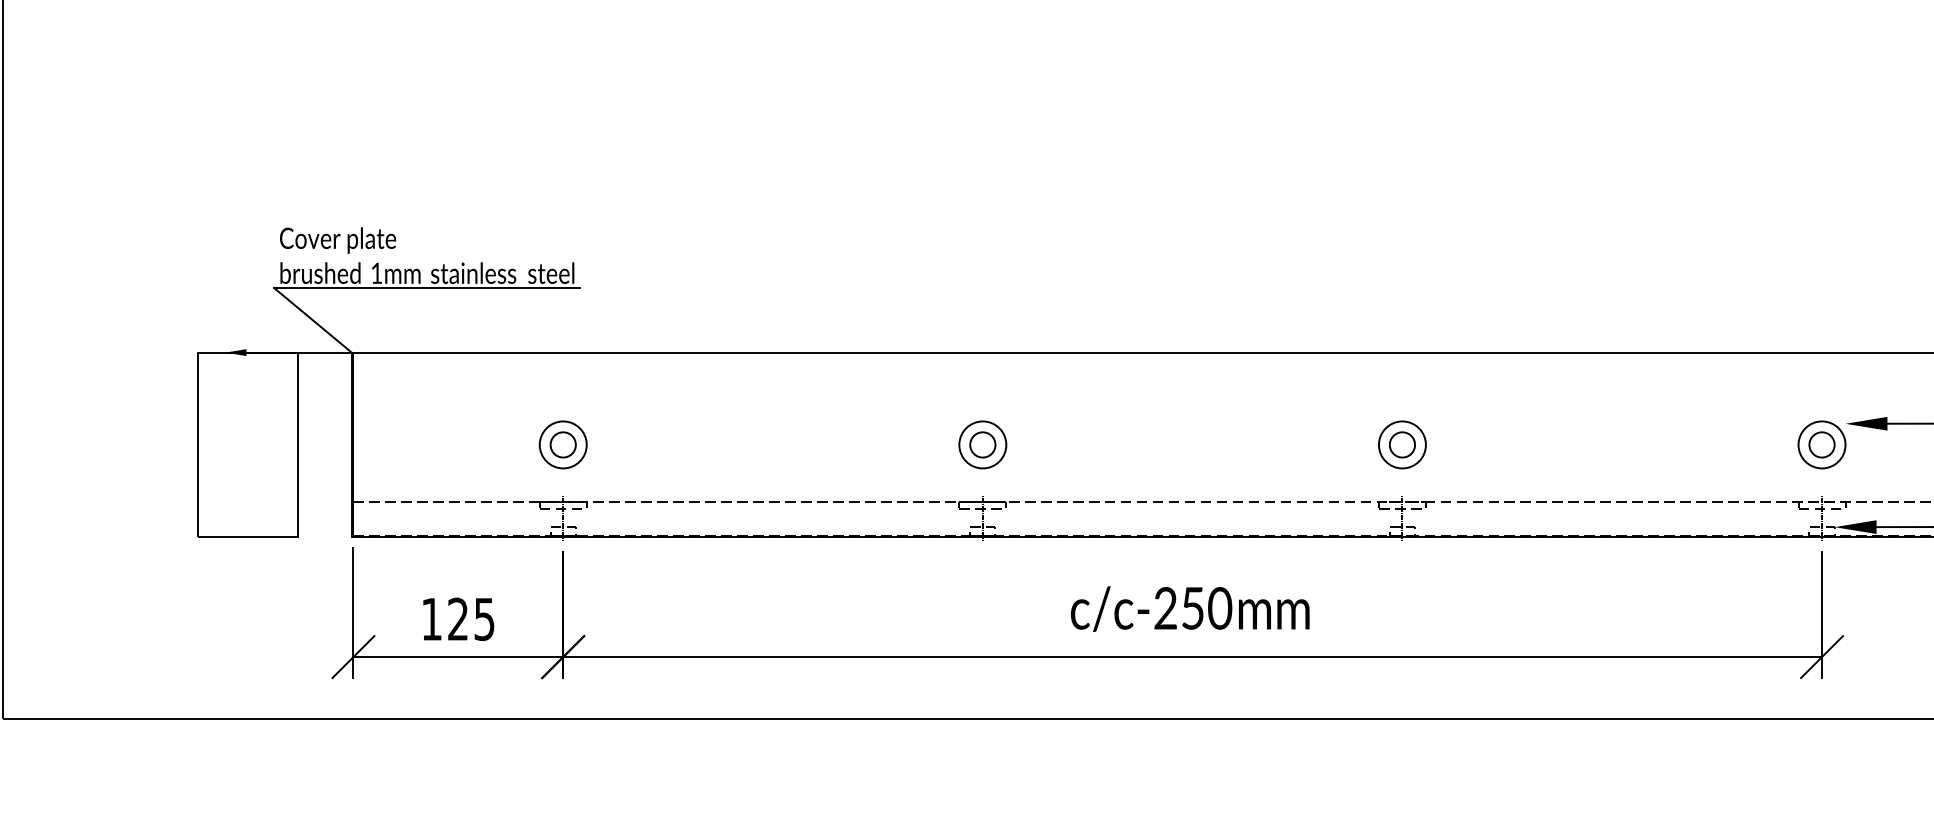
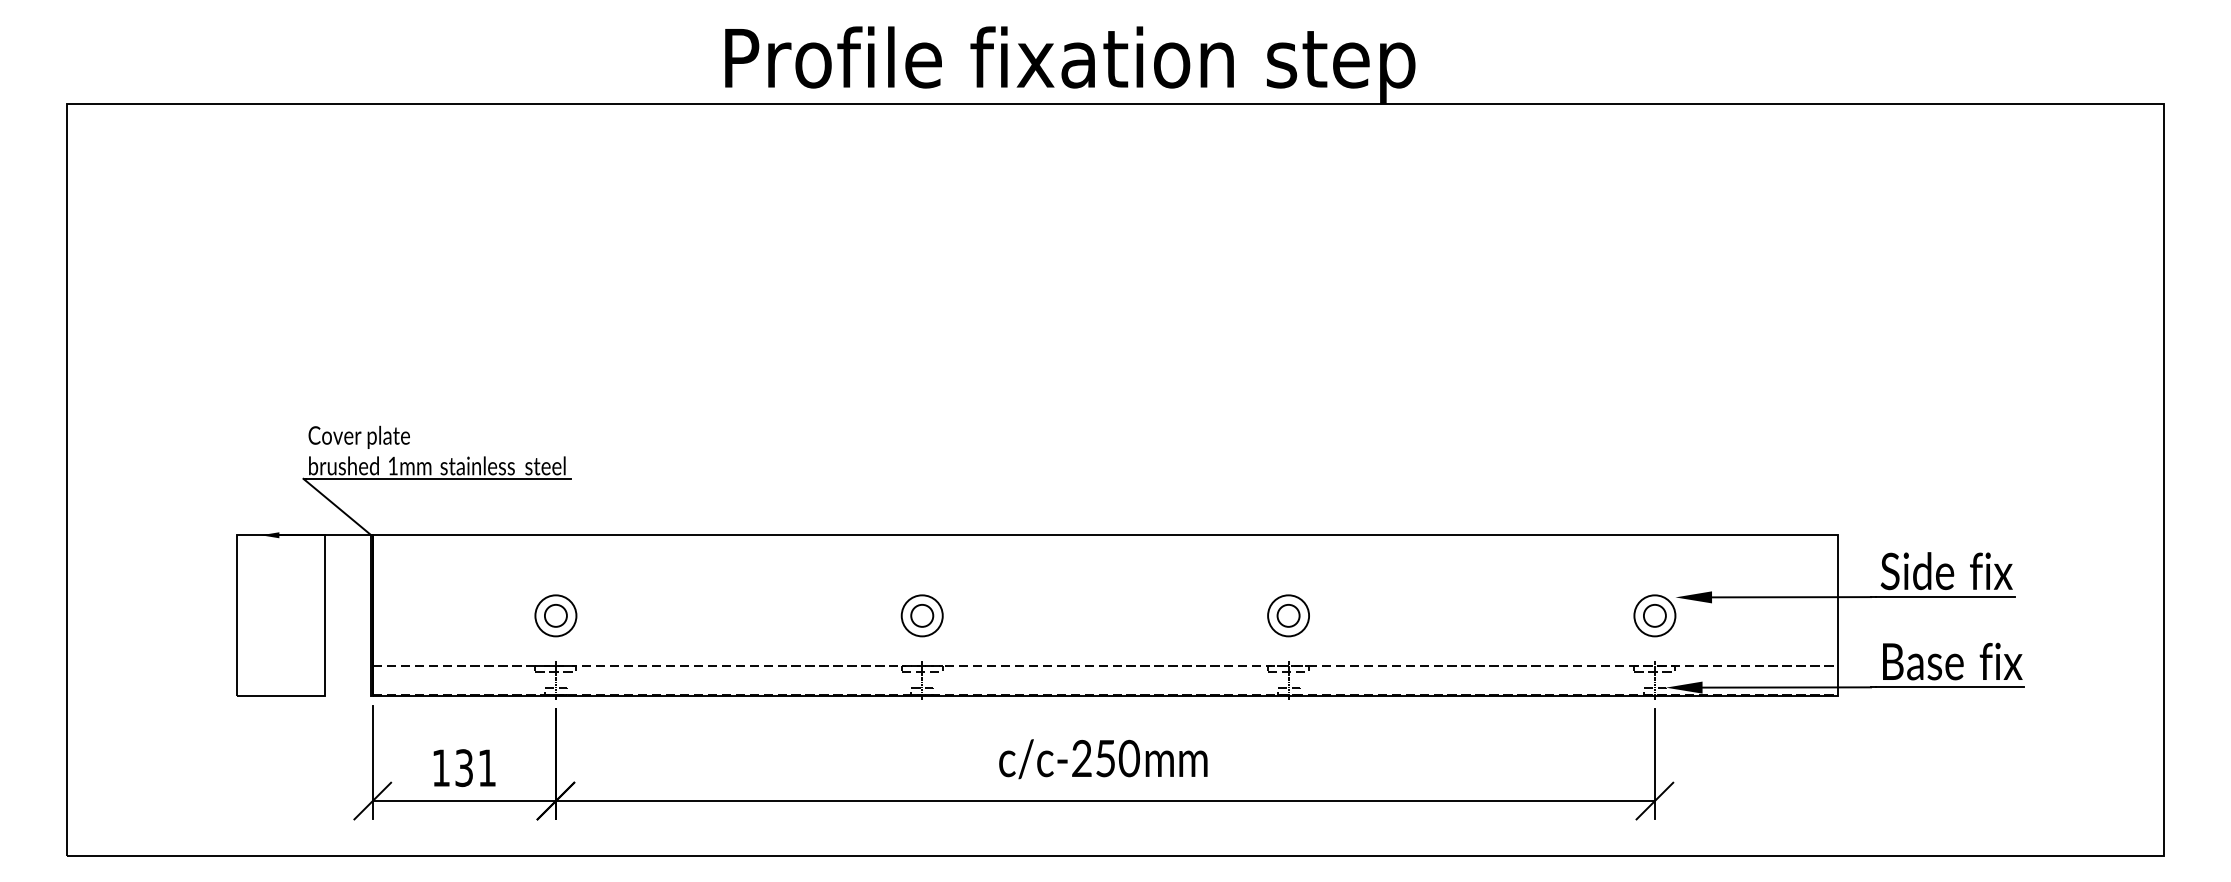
text: (471, 619) -> (475, 768), 125 -> 131

